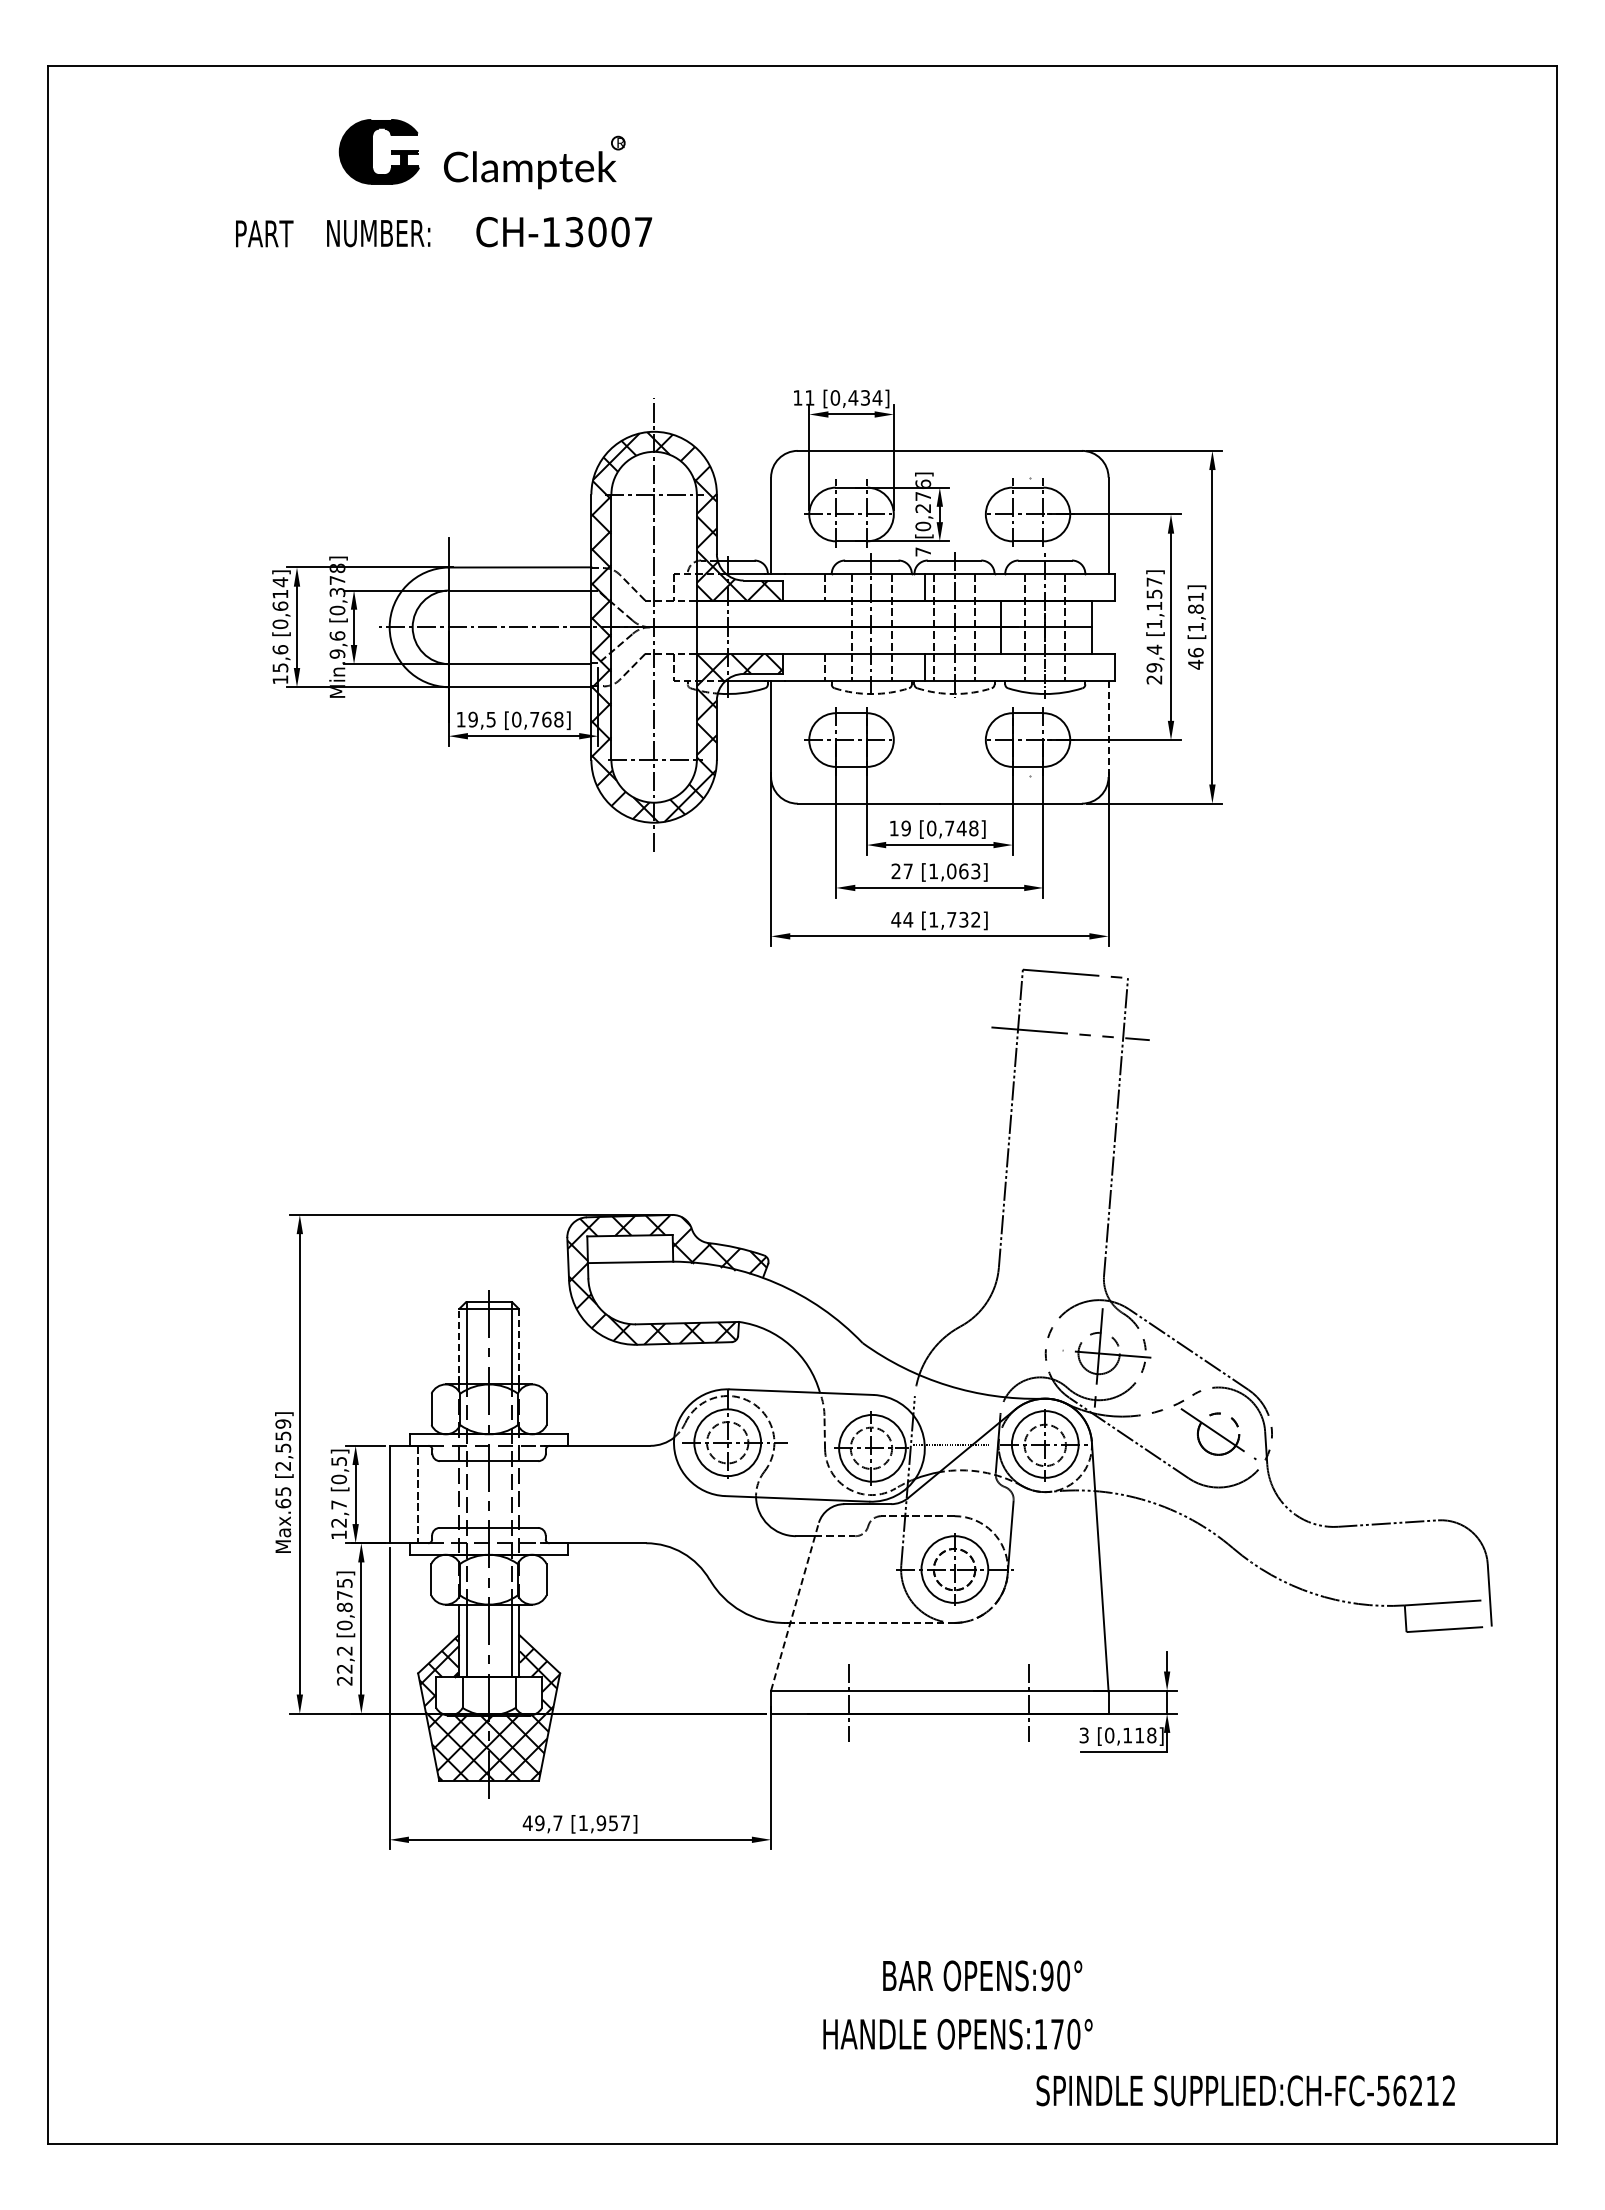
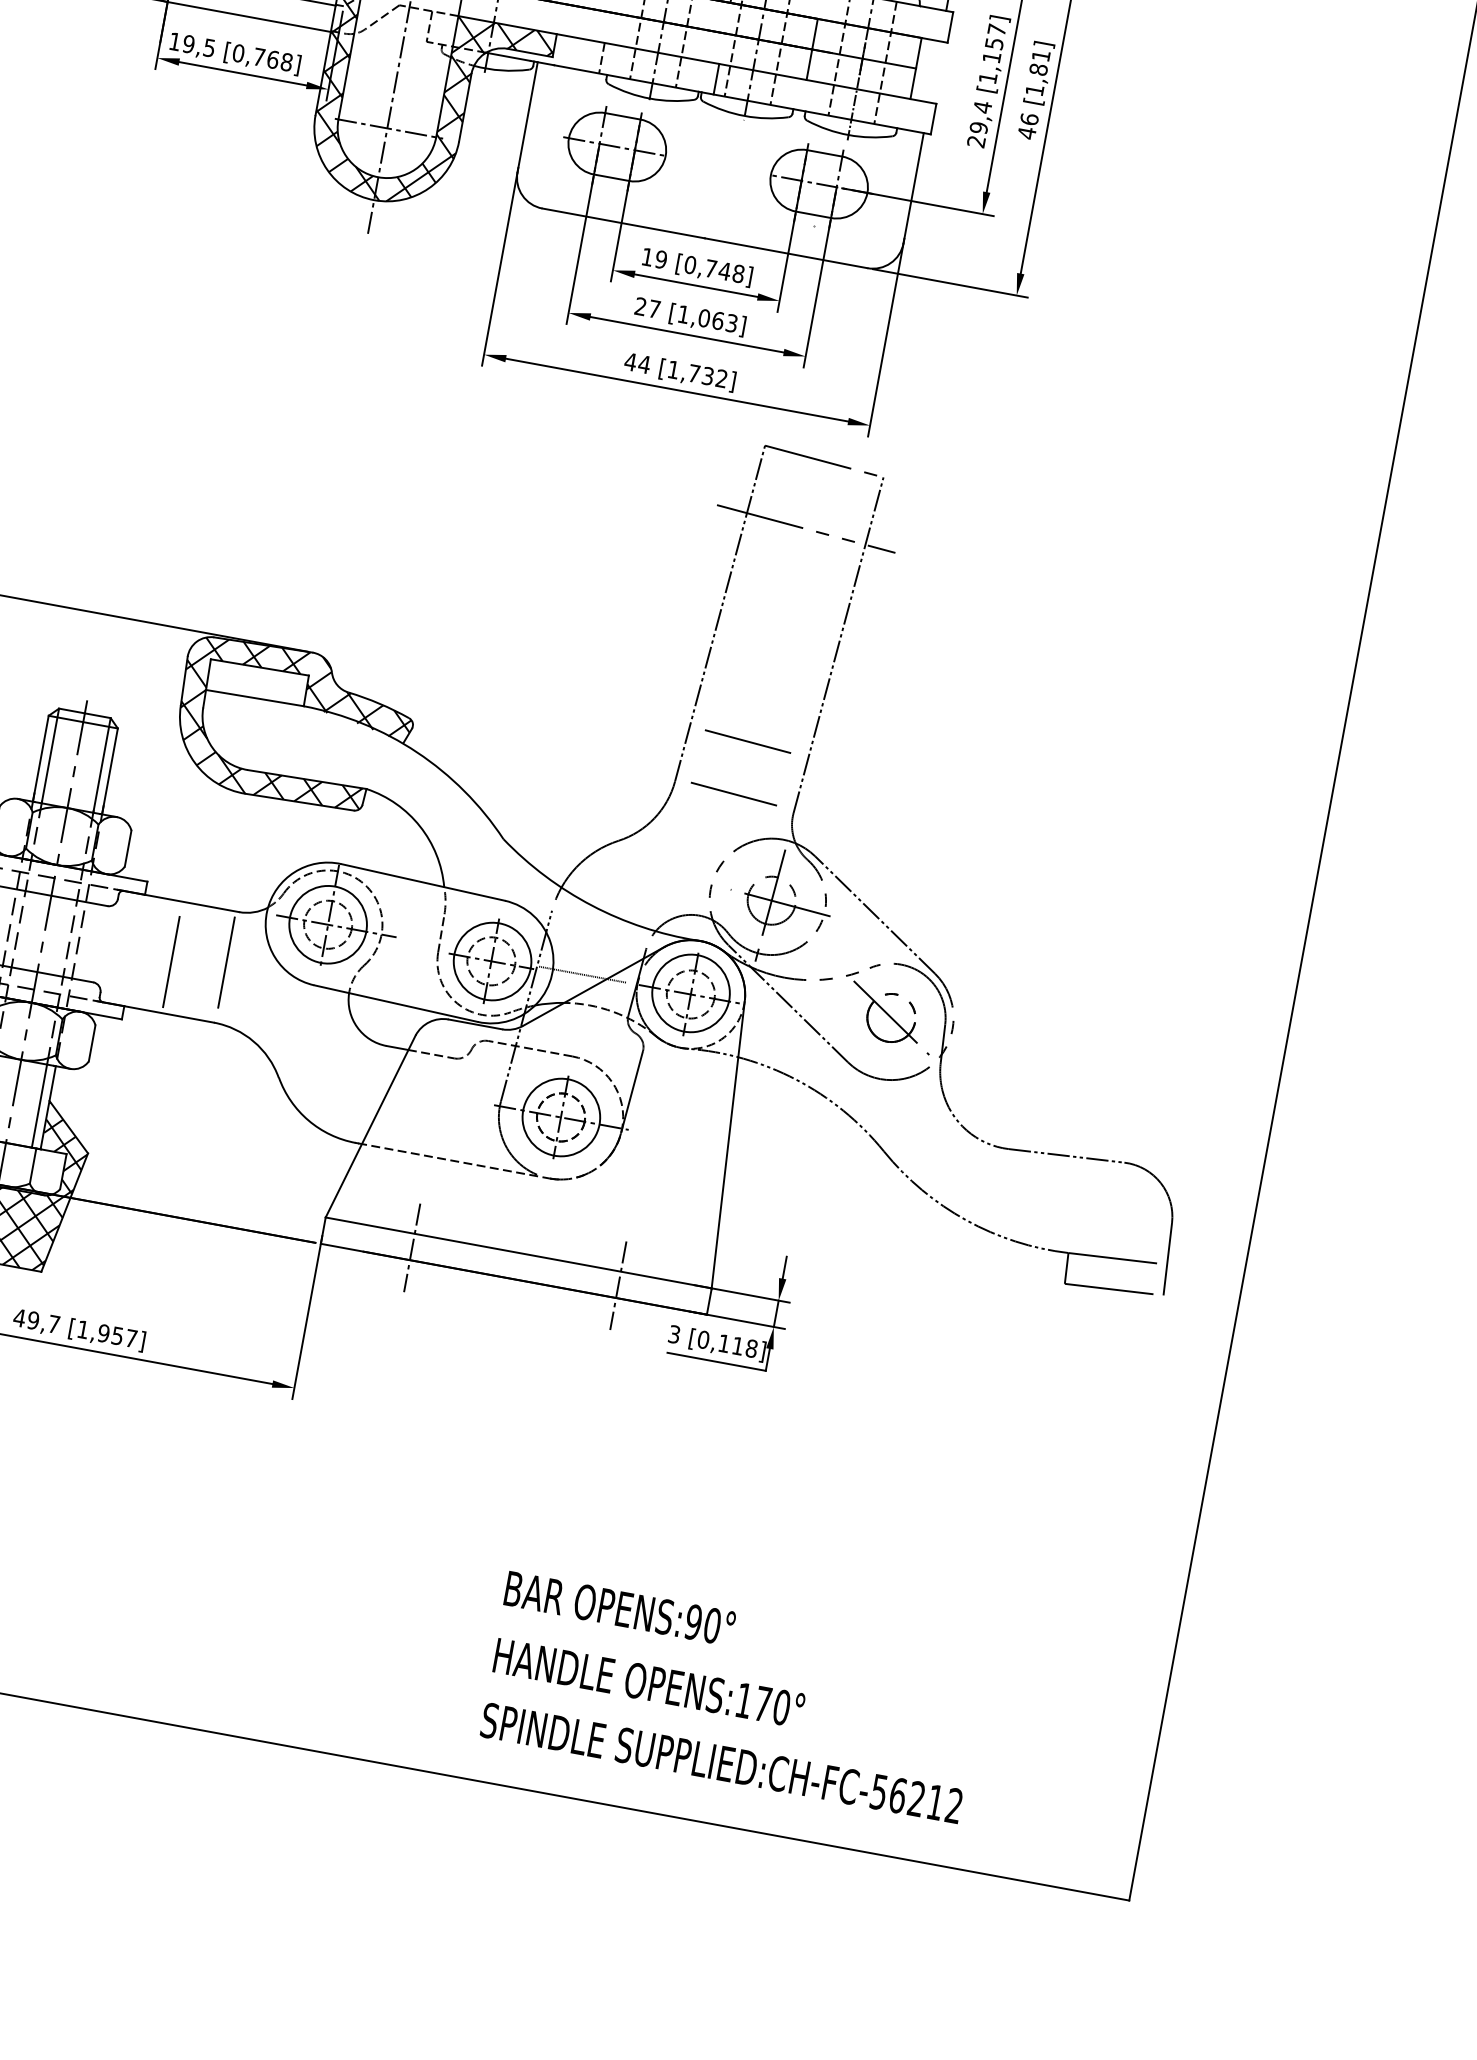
arc: (871, 694) -> (649, 99), dashed -> solid
arc: (954, 694) -> (744, 116), dashed -> solid
line: (1108, 729) -> (913, 188), dashed -> solid
line: (1055, 1222) -> (749, 741), added
line: (1051, 1269) -> (734, 794), added
line: (458, 1346) -> (40, 758), dashed -> solid
line: (519, 1346) -> (110, 770), dashed -> solid
line: (647, 1490) -> (226, 962), added
line: (600, 1498) -> (170, 961), added
line: (795, 1606) -> (371, 1126), dashed -> solid
text: (982, 1975) -> (619, 1608), moved
text: (957, 2034) -> (648, 1683), moved
text: (1245, 2090) -> (721, 1762), moved

